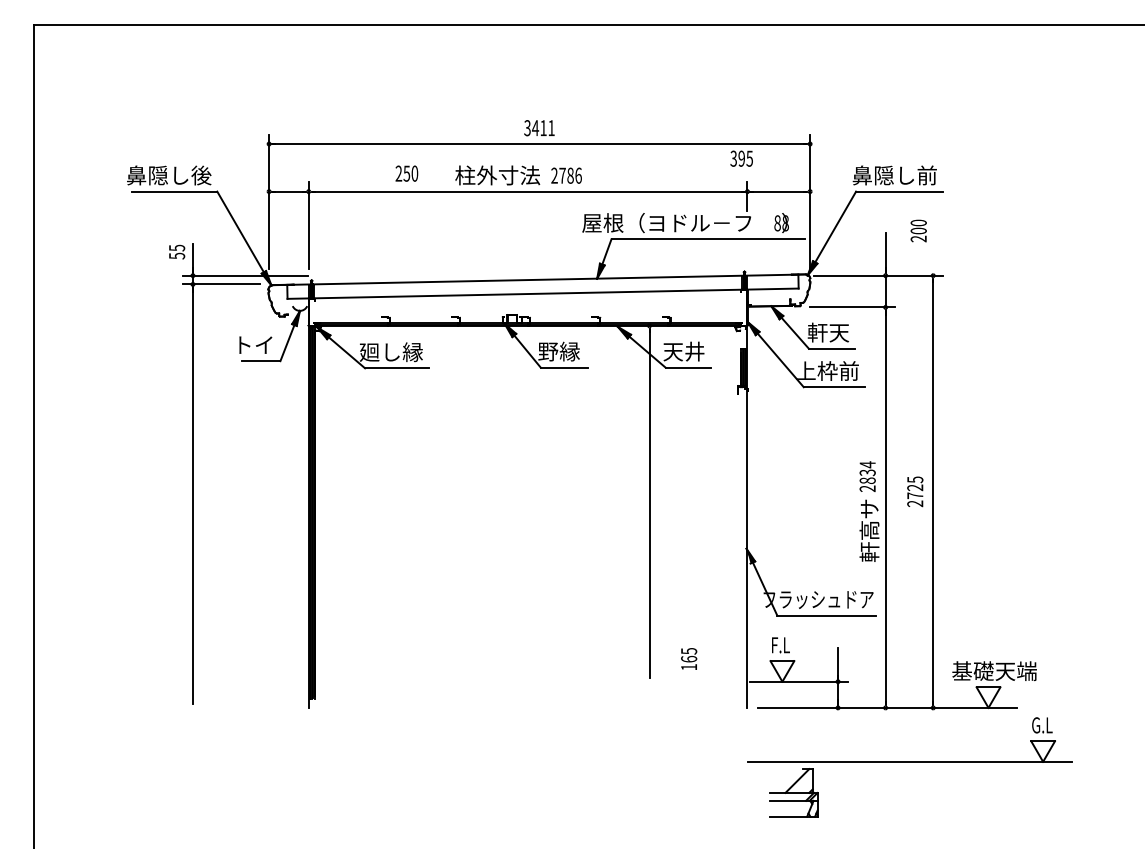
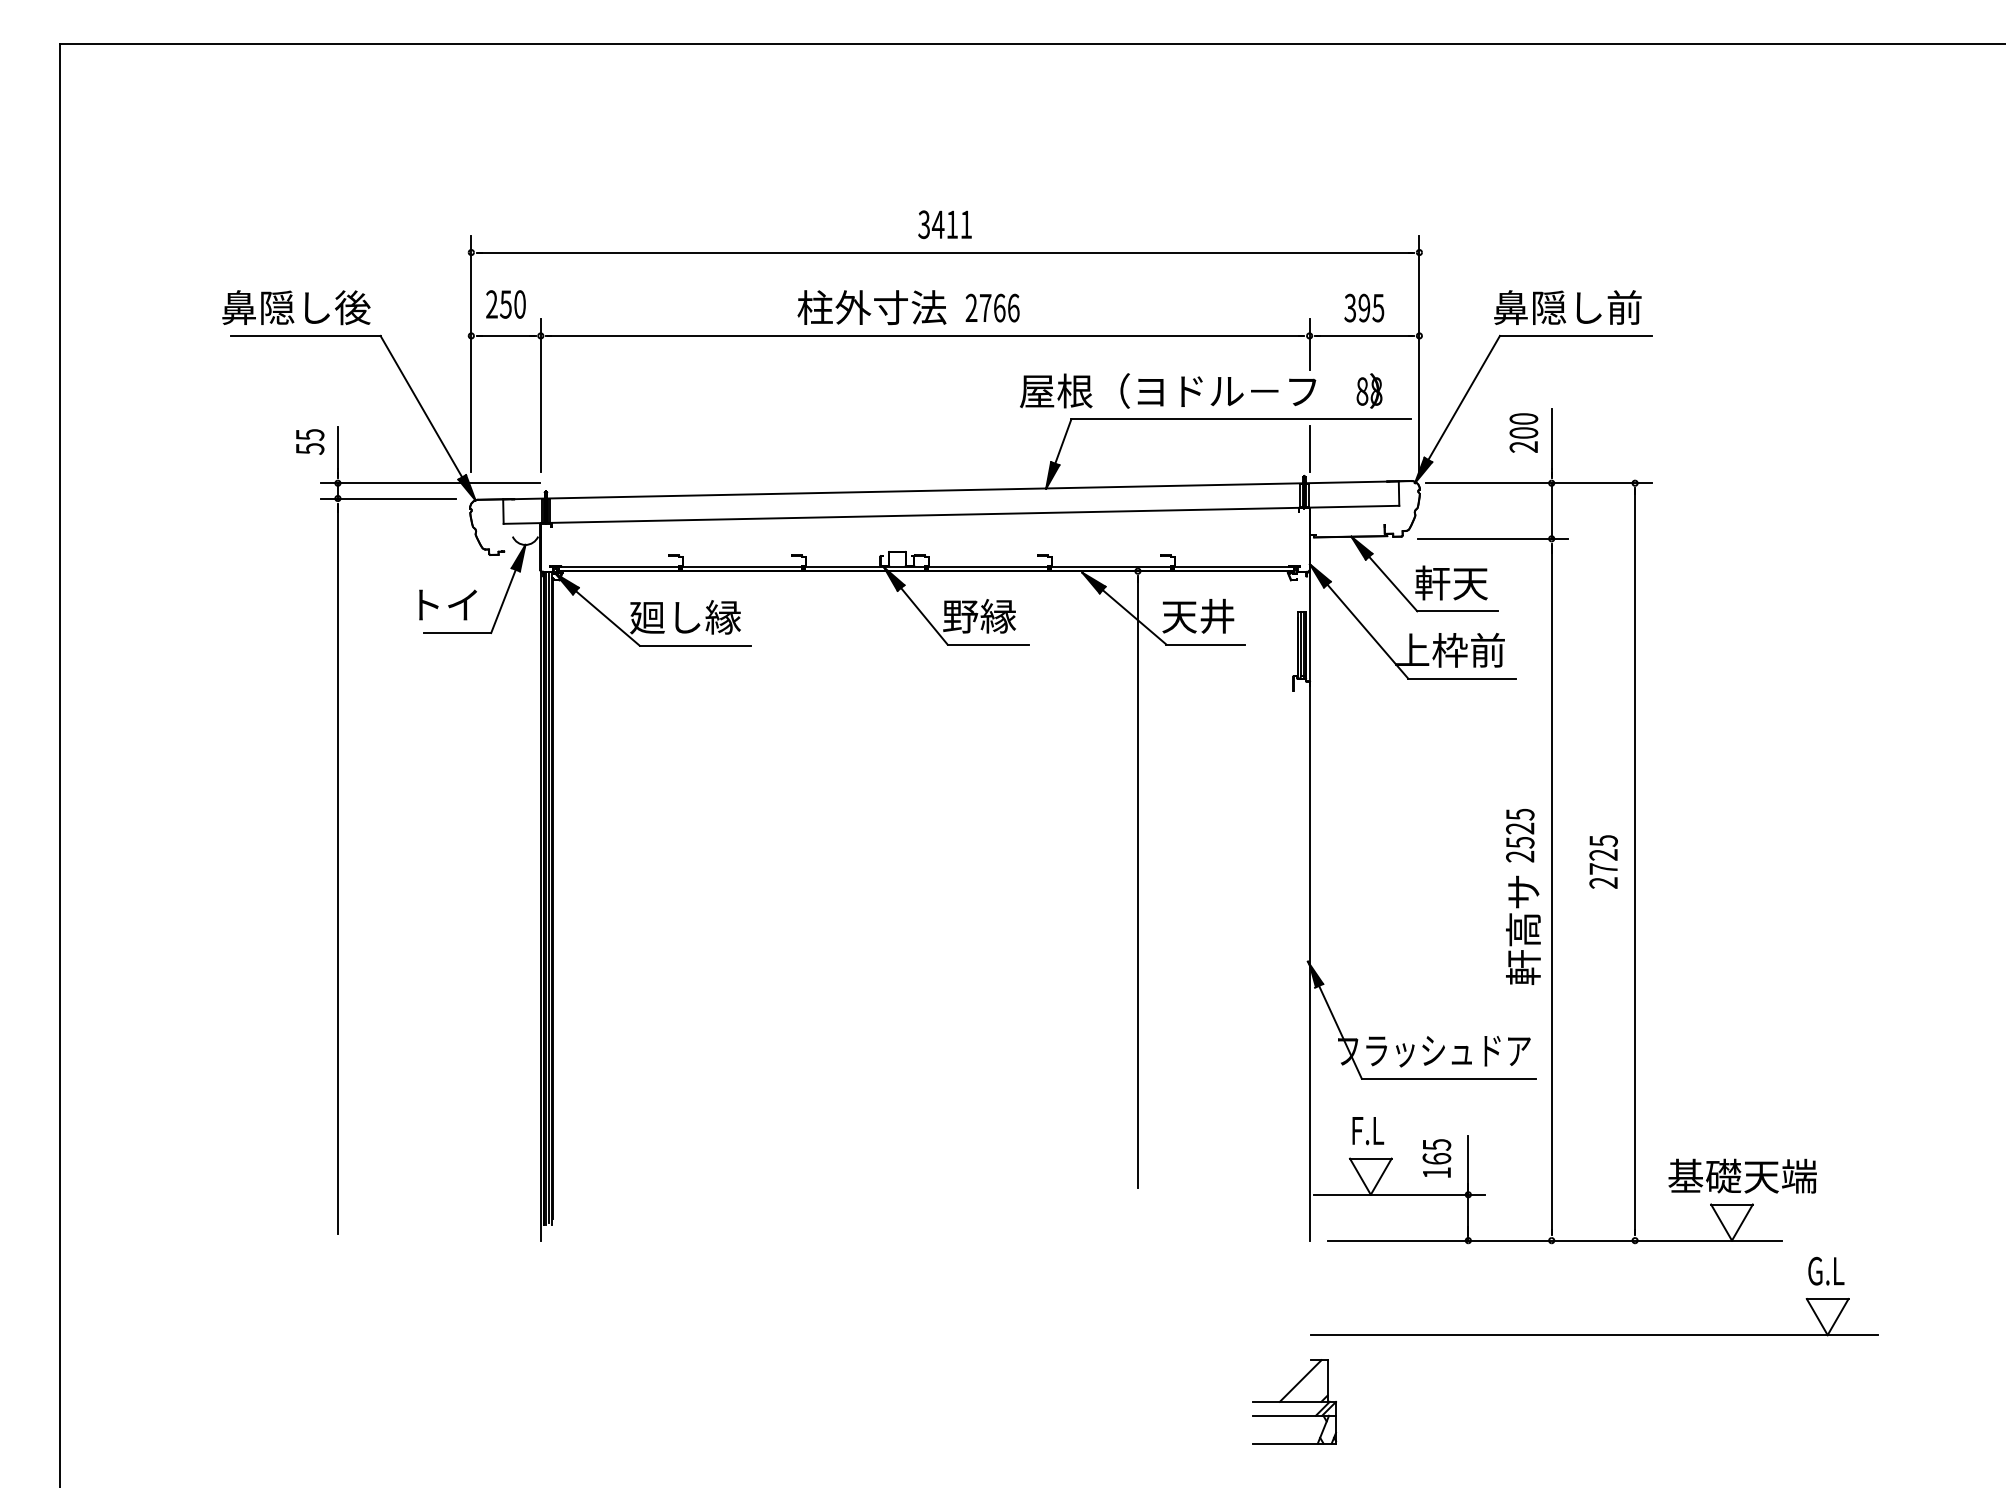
text: (741, 158) -> (1363, 307), moved
text: (406, 173) -> (505, 304), moved
text: (570, 175) -> (999, 307), 2786 -> 2766
text: (918, 230) -> (1523, 432), moved
line: (747, 256) -> (1309, 449), added
text: (867, 472) -> (1519, 828), 2834 -> 2525
text: (689, 658) -> (1437, 1157), moved
part: (793, 792) -> (1293, 1401), moved

